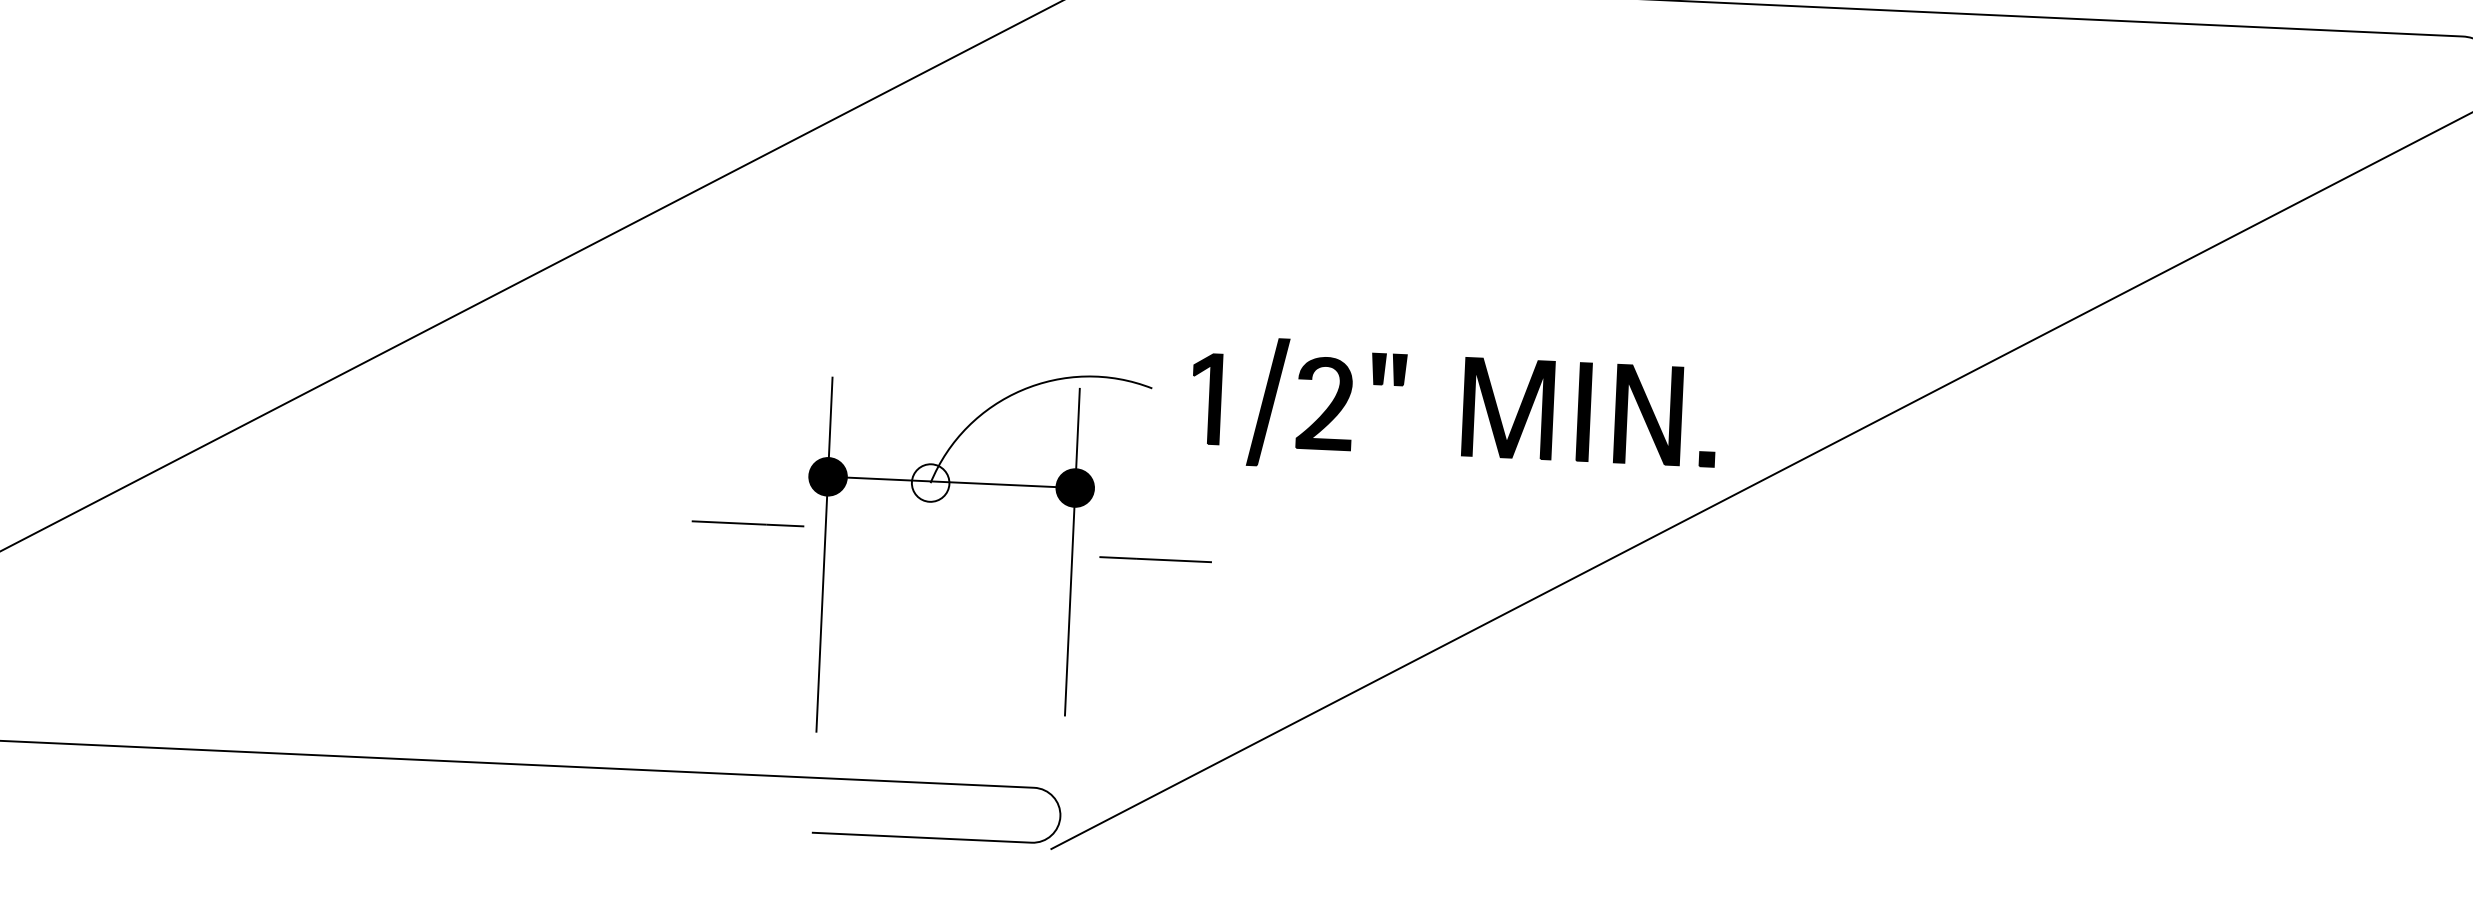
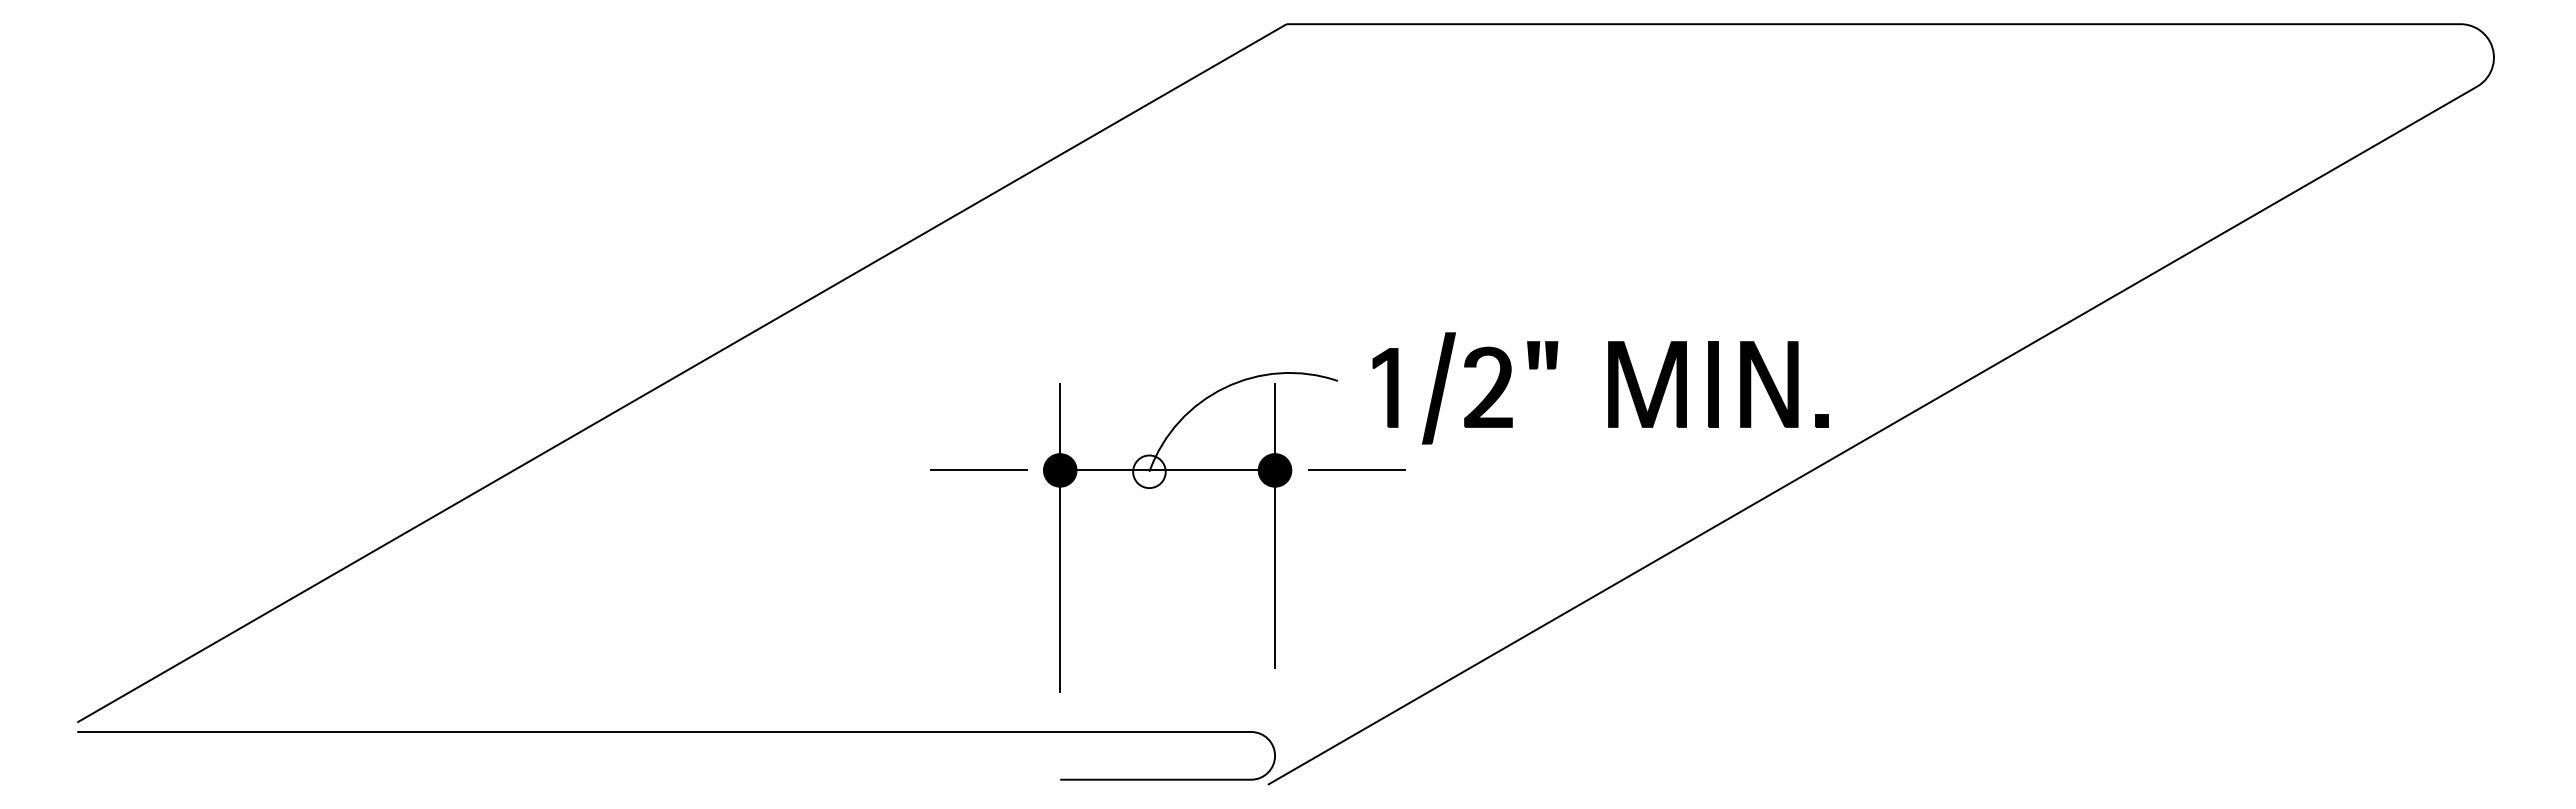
line: (747, 522) -> (978, 469), moved
line: (1155, 558) -> (1356, 469), moved

